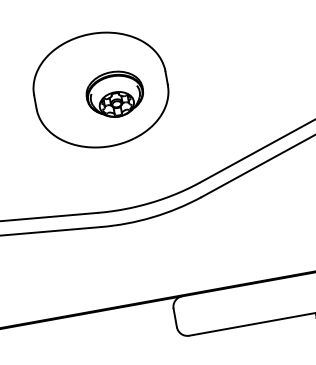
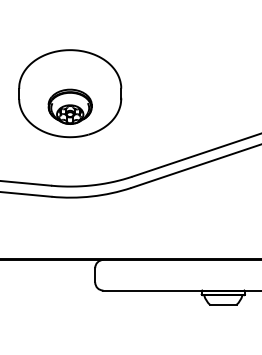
part: (114, 94) -> (69, 106), moved

